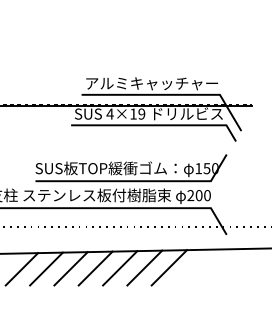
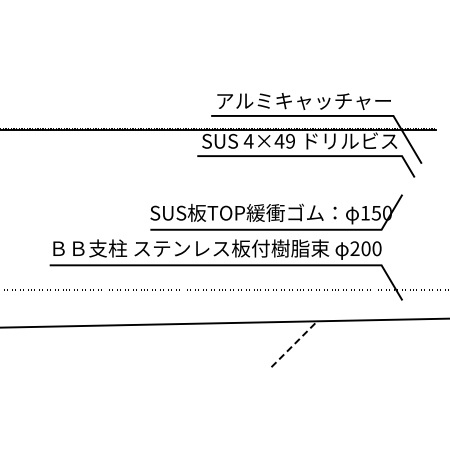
text: (133, 114) -> (279, 141), 4×19 -> 4×49
line: (144, 267) -> (294, 343), solid -> dashed
line: (169, 267) -> (326, 343), removed
line: (95, 268) -> (229, 344), removed
line: (119, 268) -> (261, 344), removed
line: (21, 269) -> (132, 345), removed
line: (46, 269) -> (164, 345), removed
line: (71, 269) -> (197, 345), removed

